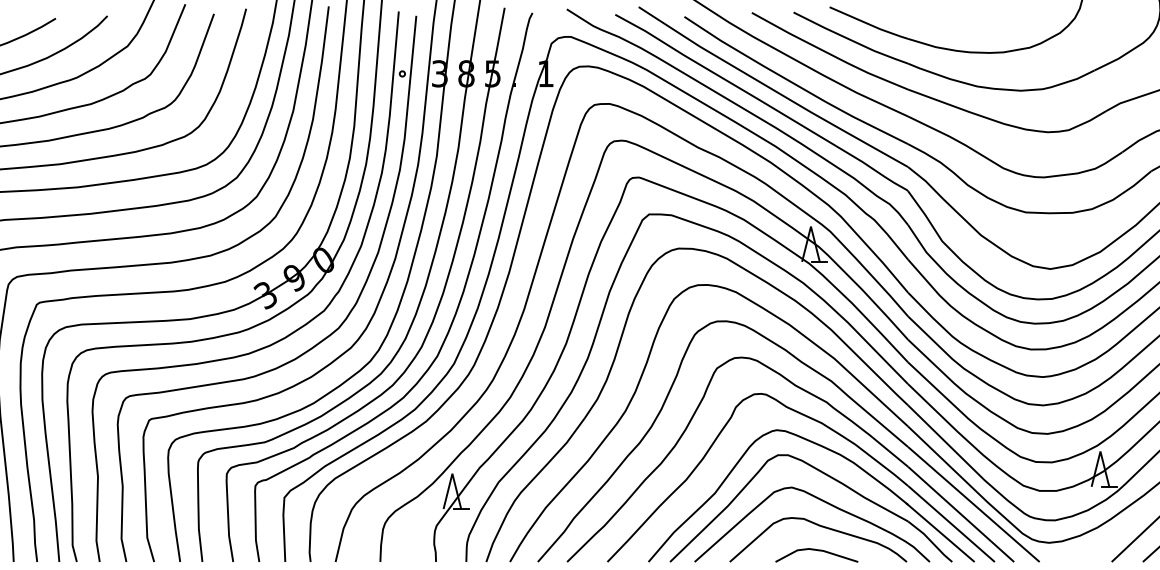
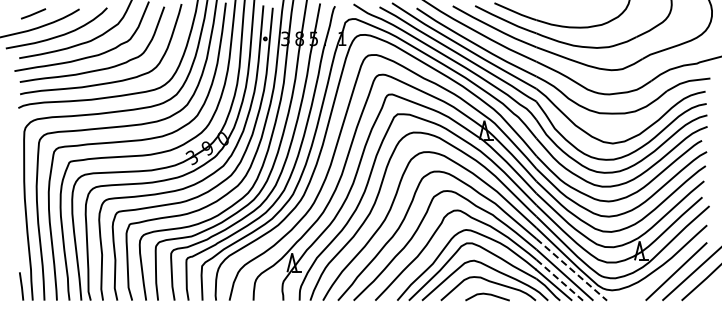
line: (973, 503) -> (571, 269), solid -> dashed
line: (950, 524) -> (559, 280), solid -> dashed

